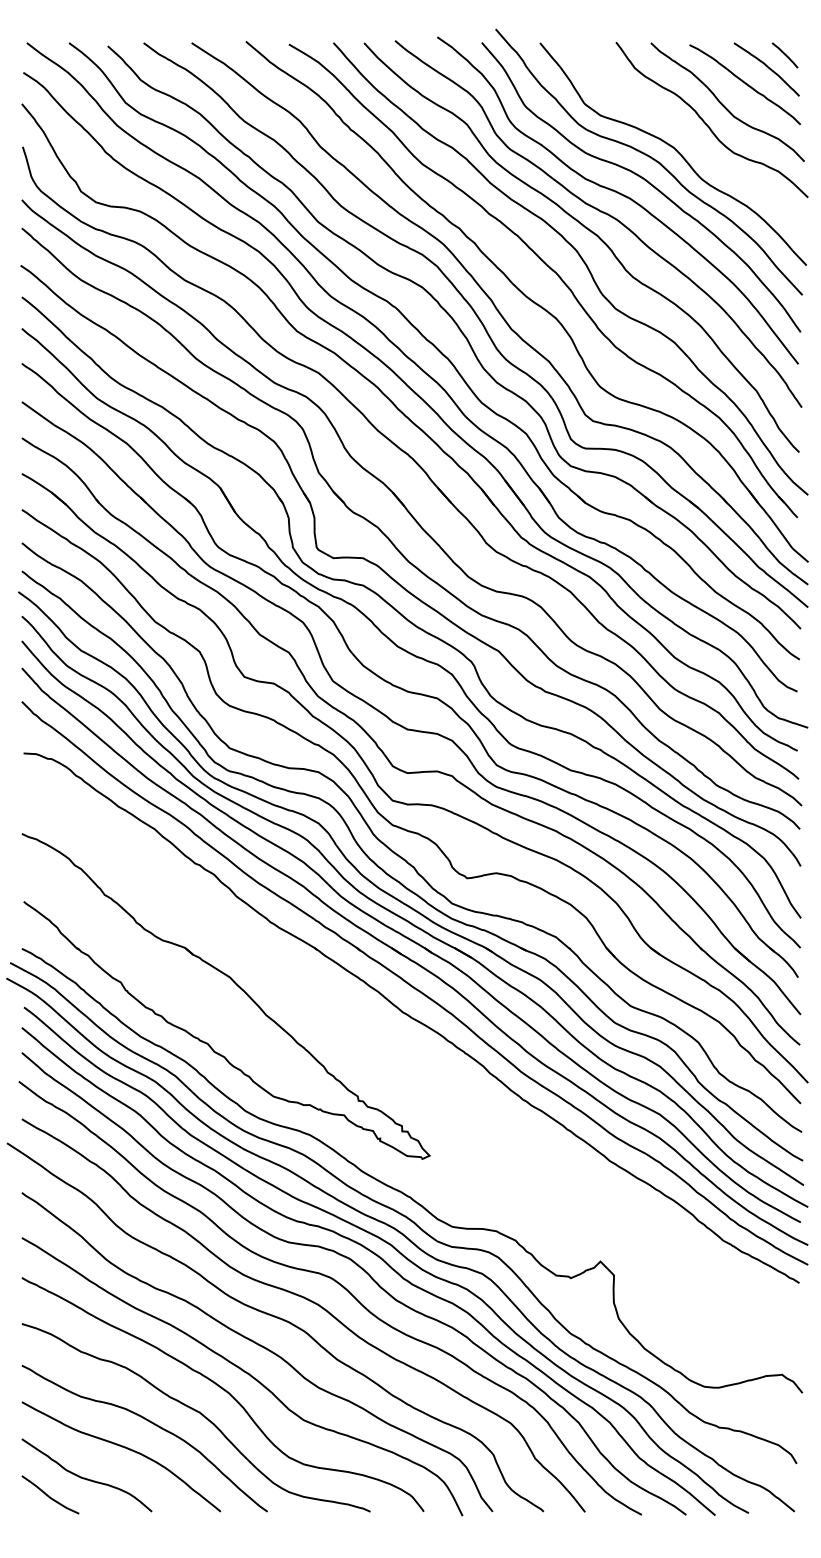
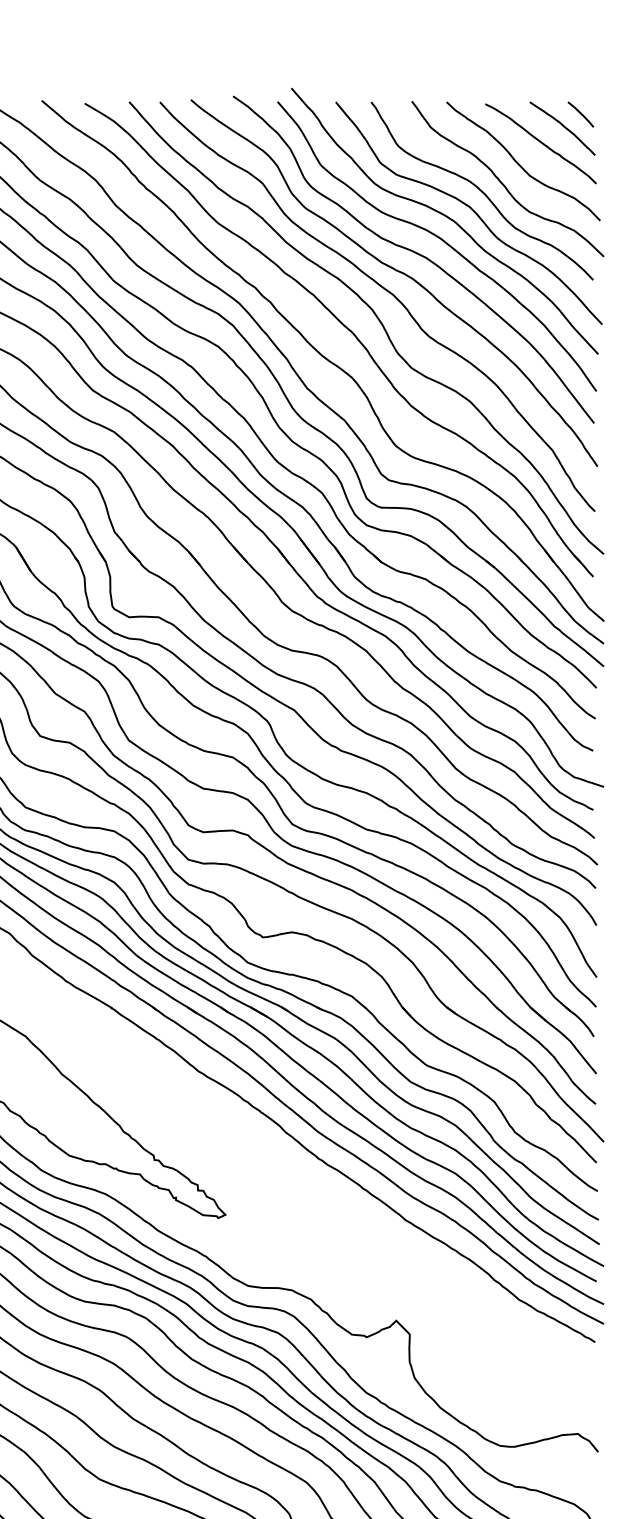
curve: (686, 131) -> (482, 190), added

